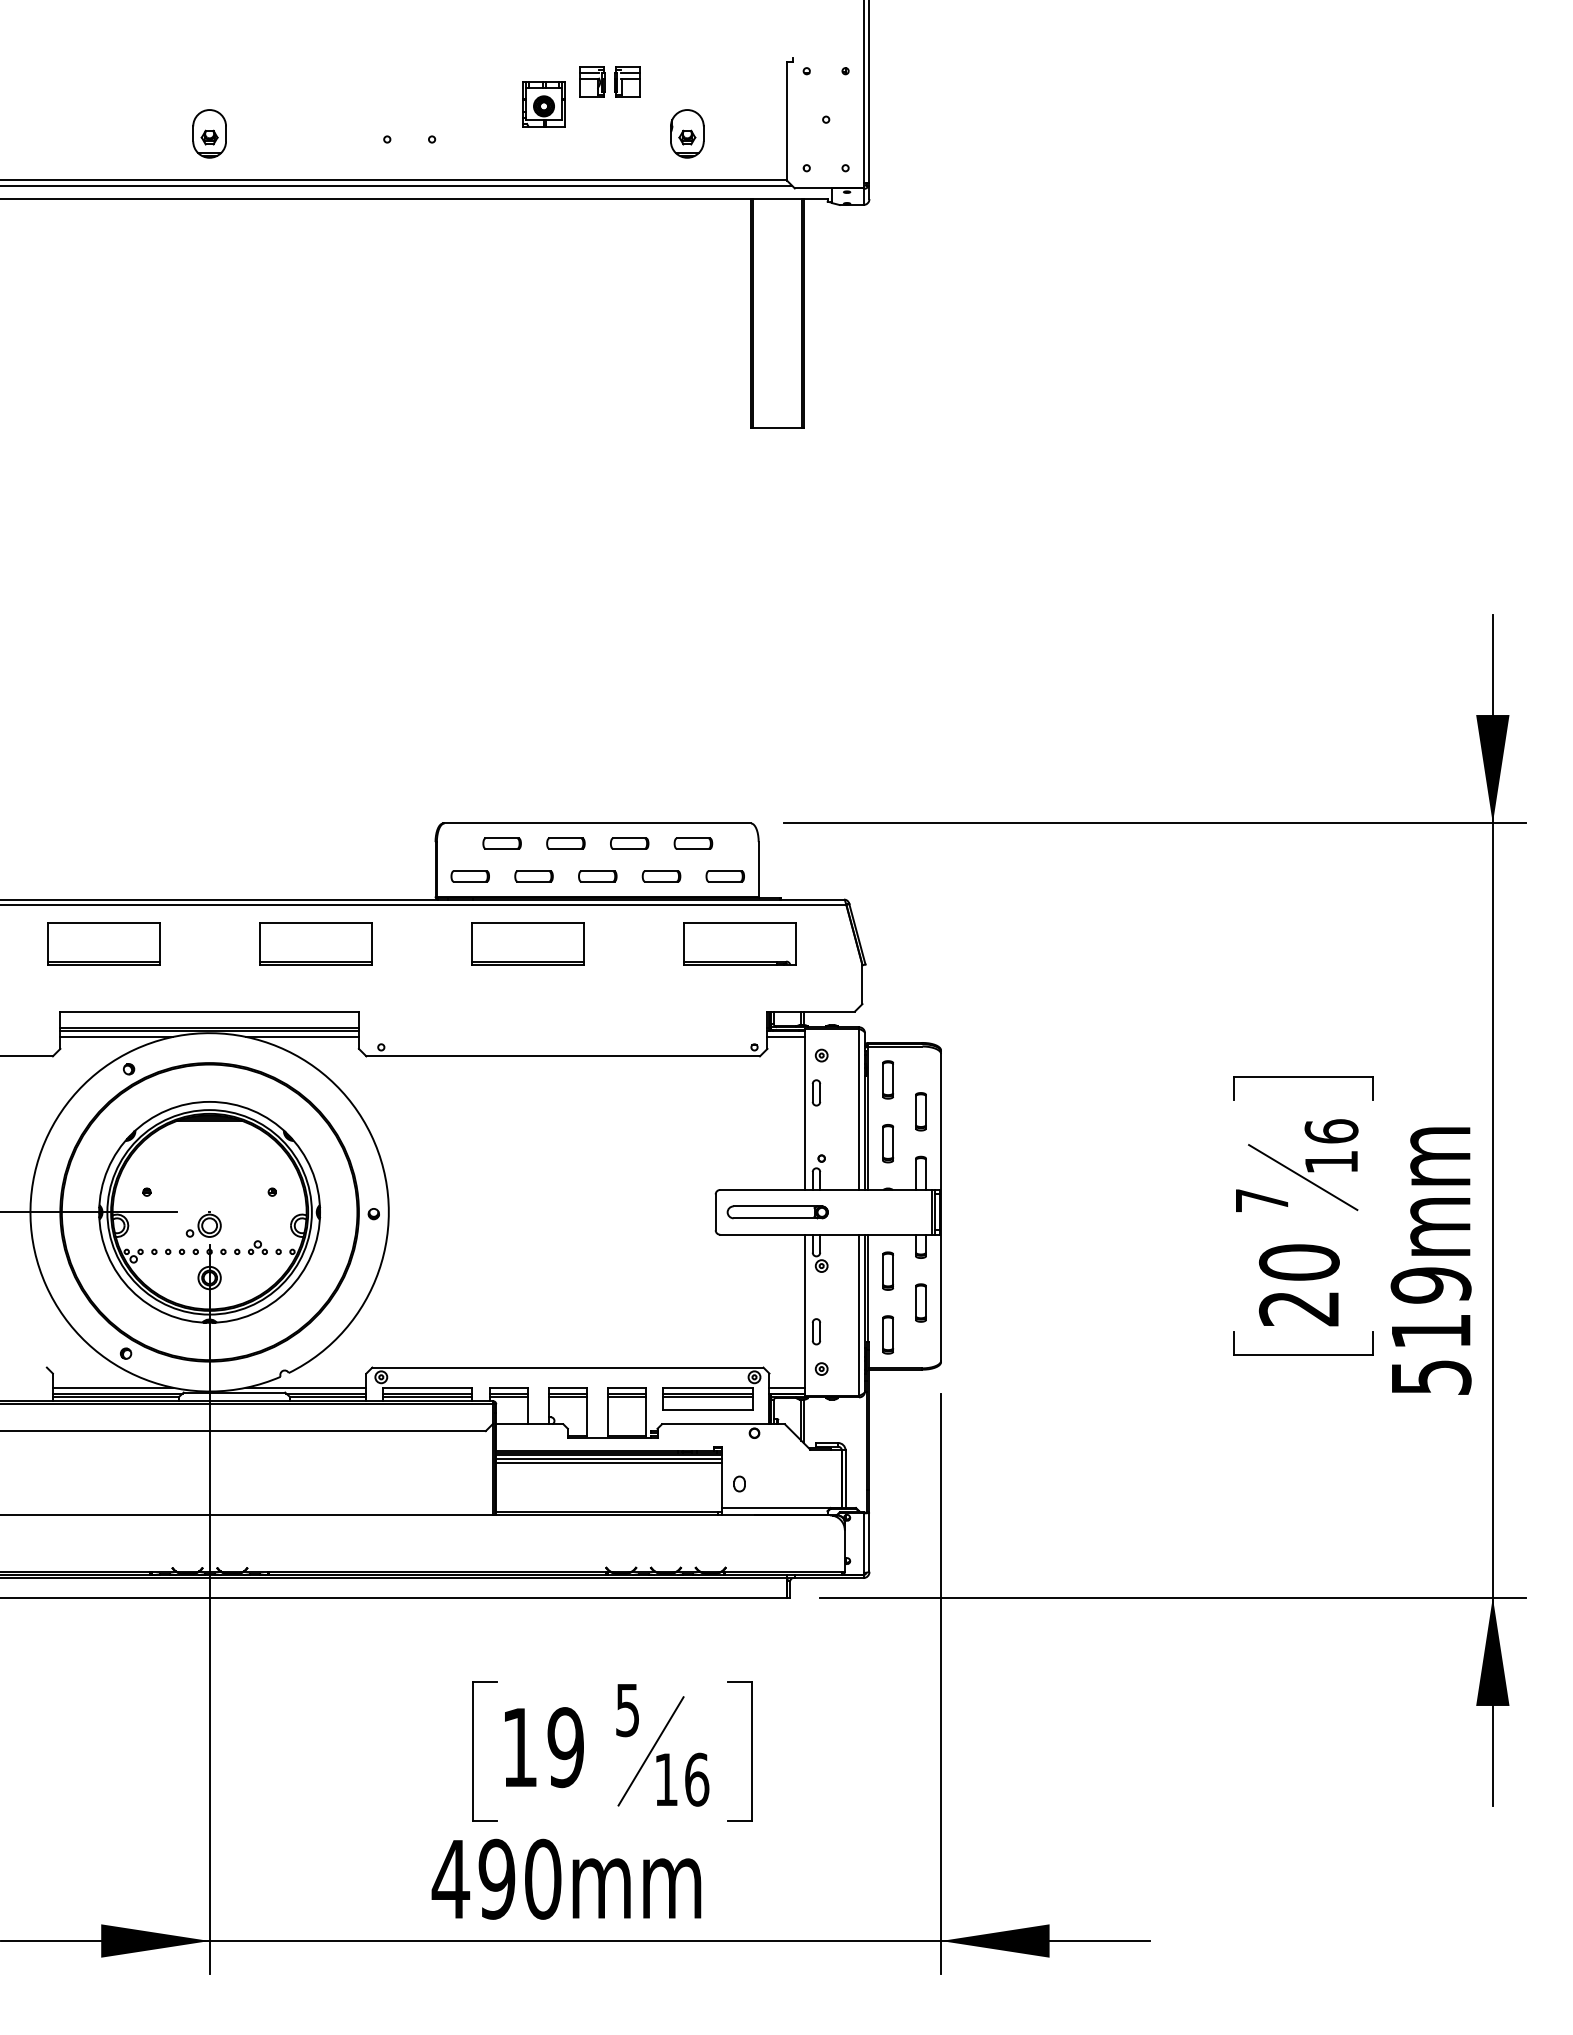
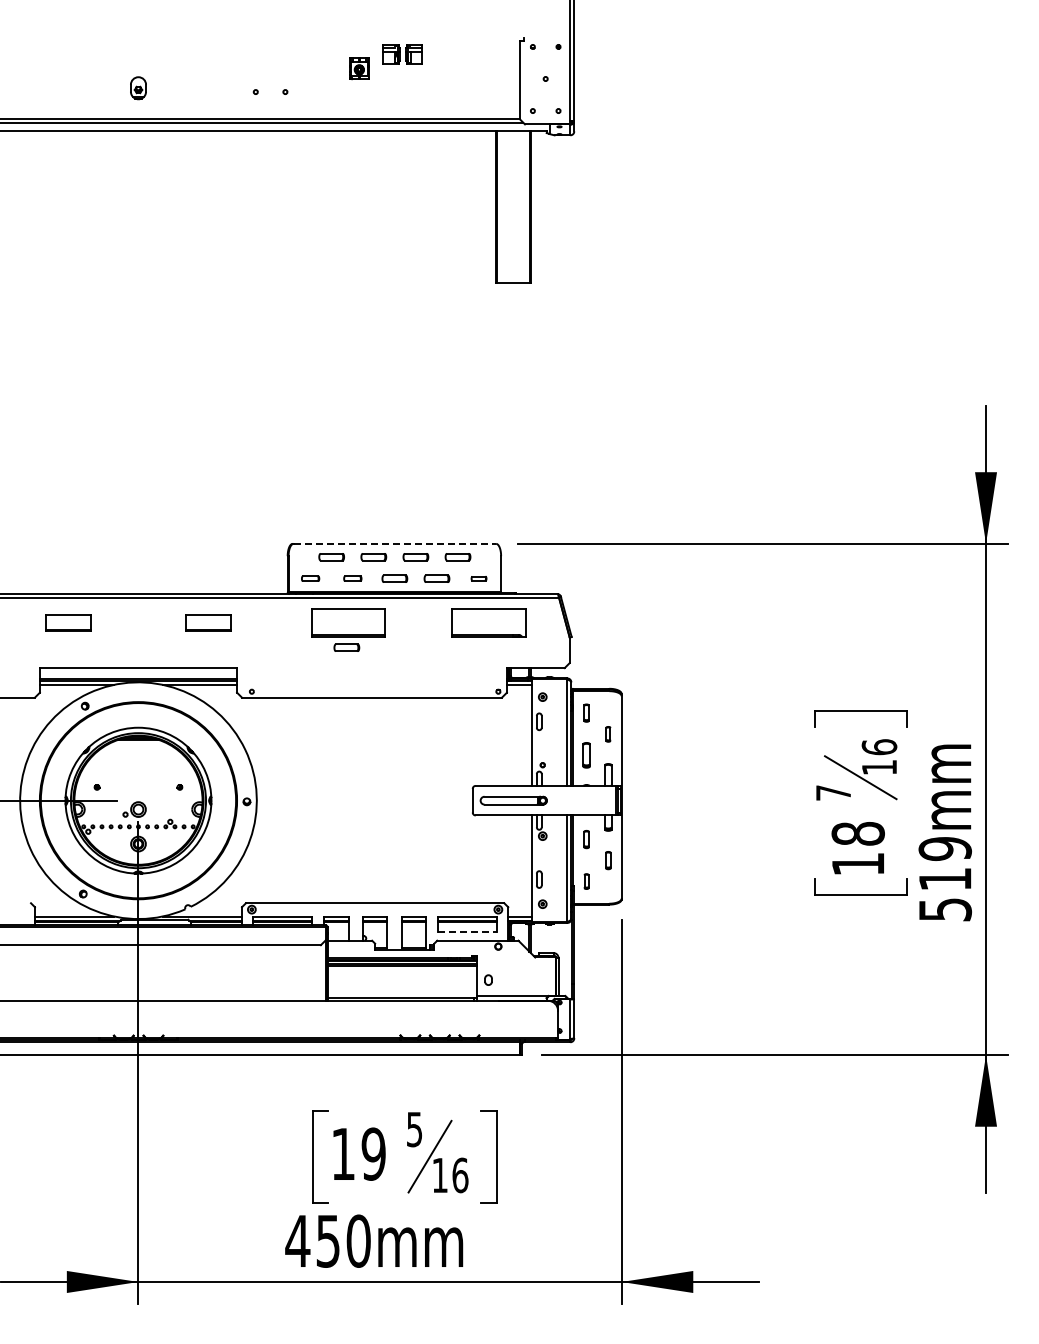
part: (544, 103) -> (359, 68), size x0.7
part: (209, 132) -> (138, 87), size x0.7
part: (686, 132) -> (453, 87), removed
line: (598, 822) -> (395, 543), solid -> dashed
part: (470, 875) -> (310, 578), size x0.7
part: (533, 875) -> (352, 578), size x0.7
part: (724, 875) -> (478, 578), size x0.6
part: (103, 942) -> (68, 622), size x0.6
part: (315, 942) -> (208, 622), size x0.6
part: (524, 980) -> (346, 647), added
part: (887, 1078) -> (586, 712), size x0.7
part: (921, 1112) -> (608, 734), size x0.6
part: (887, 1271) -> (586, 839), size x0.7
text: (1298, 1284) -> (857, 848), 20 -> 18
part: (921, 1302) -> (608, 860), size x0.7
part: (887, 1334) -> (586, 881), size x0.6
line: (707, 1410) -> (467, 931), solid -> dashed
text: (497, 1878) -> (328, 1240), 490mm -> 450mm

